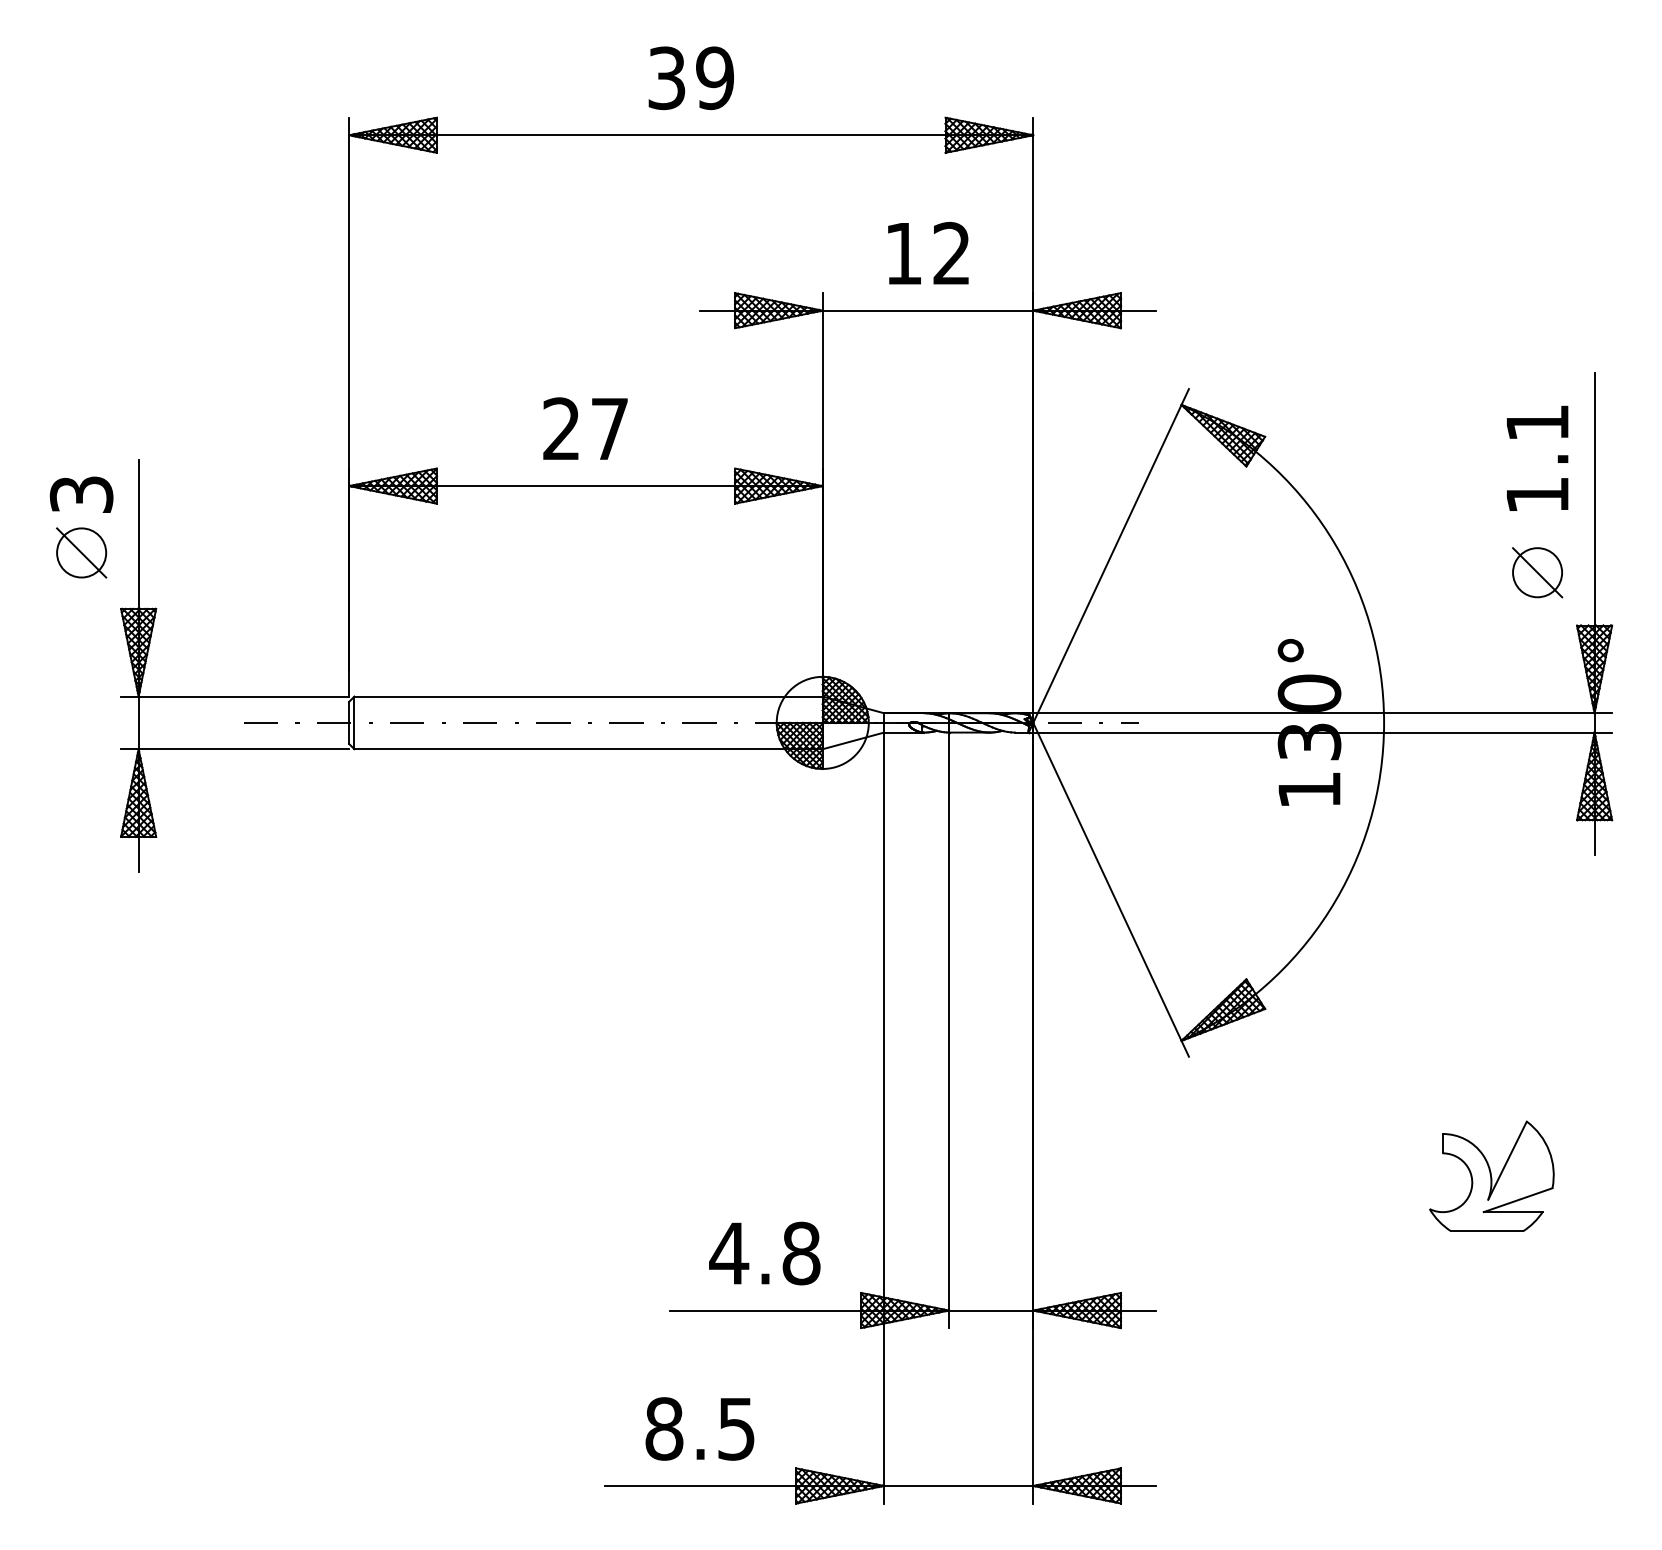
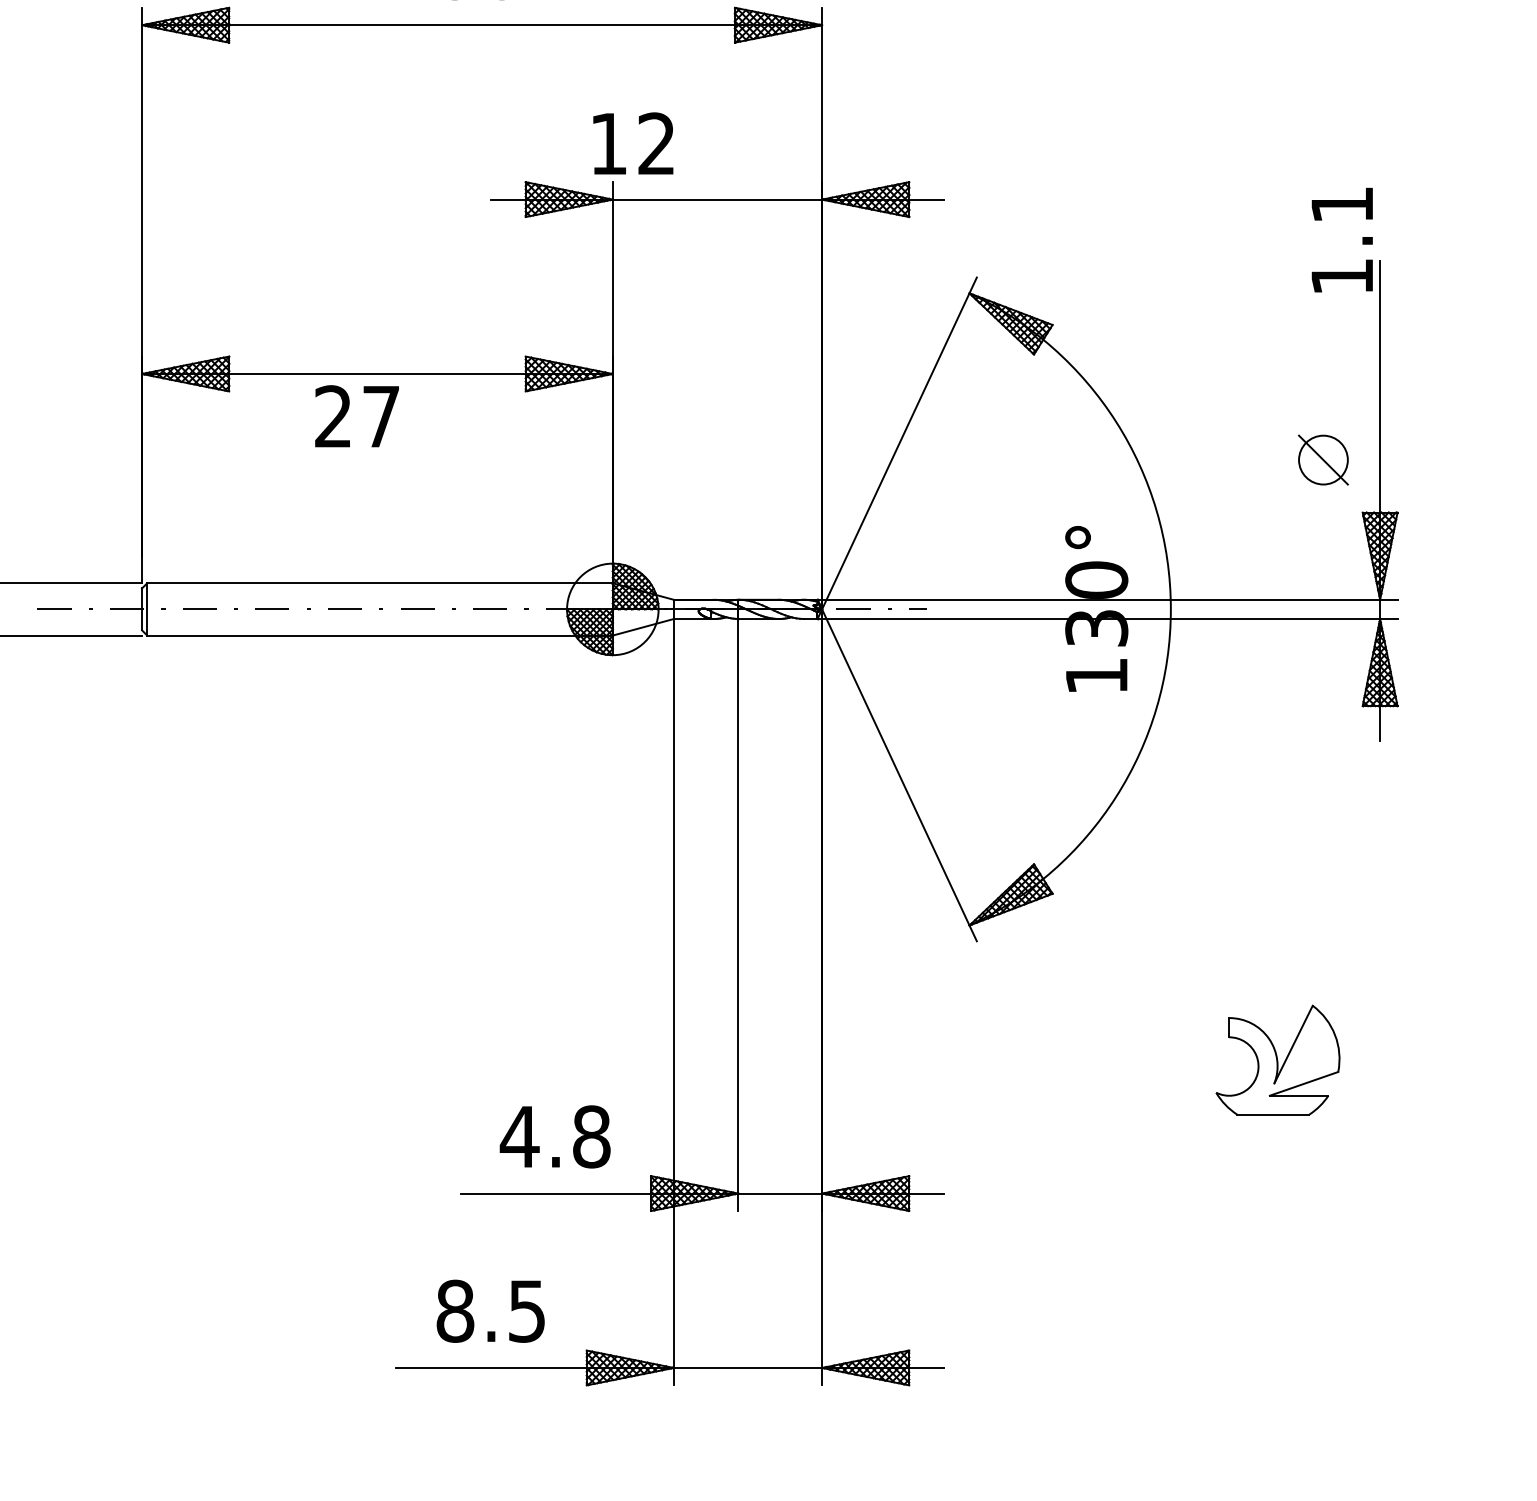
text: (928, 253) -> (633, 143), moved
text: (585, 428) -> (357, 416), moved
text: (1537, 457) -> (1342, 239), moved

